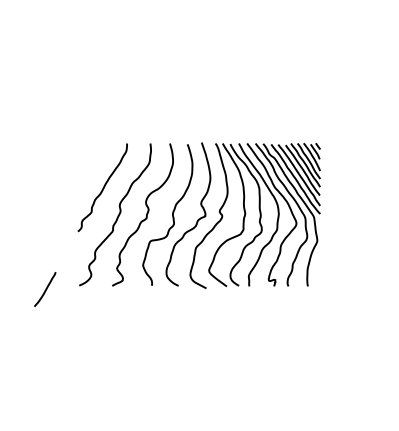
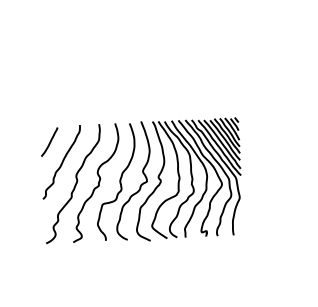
curve: (45, 289) -> (49, 142), moved

